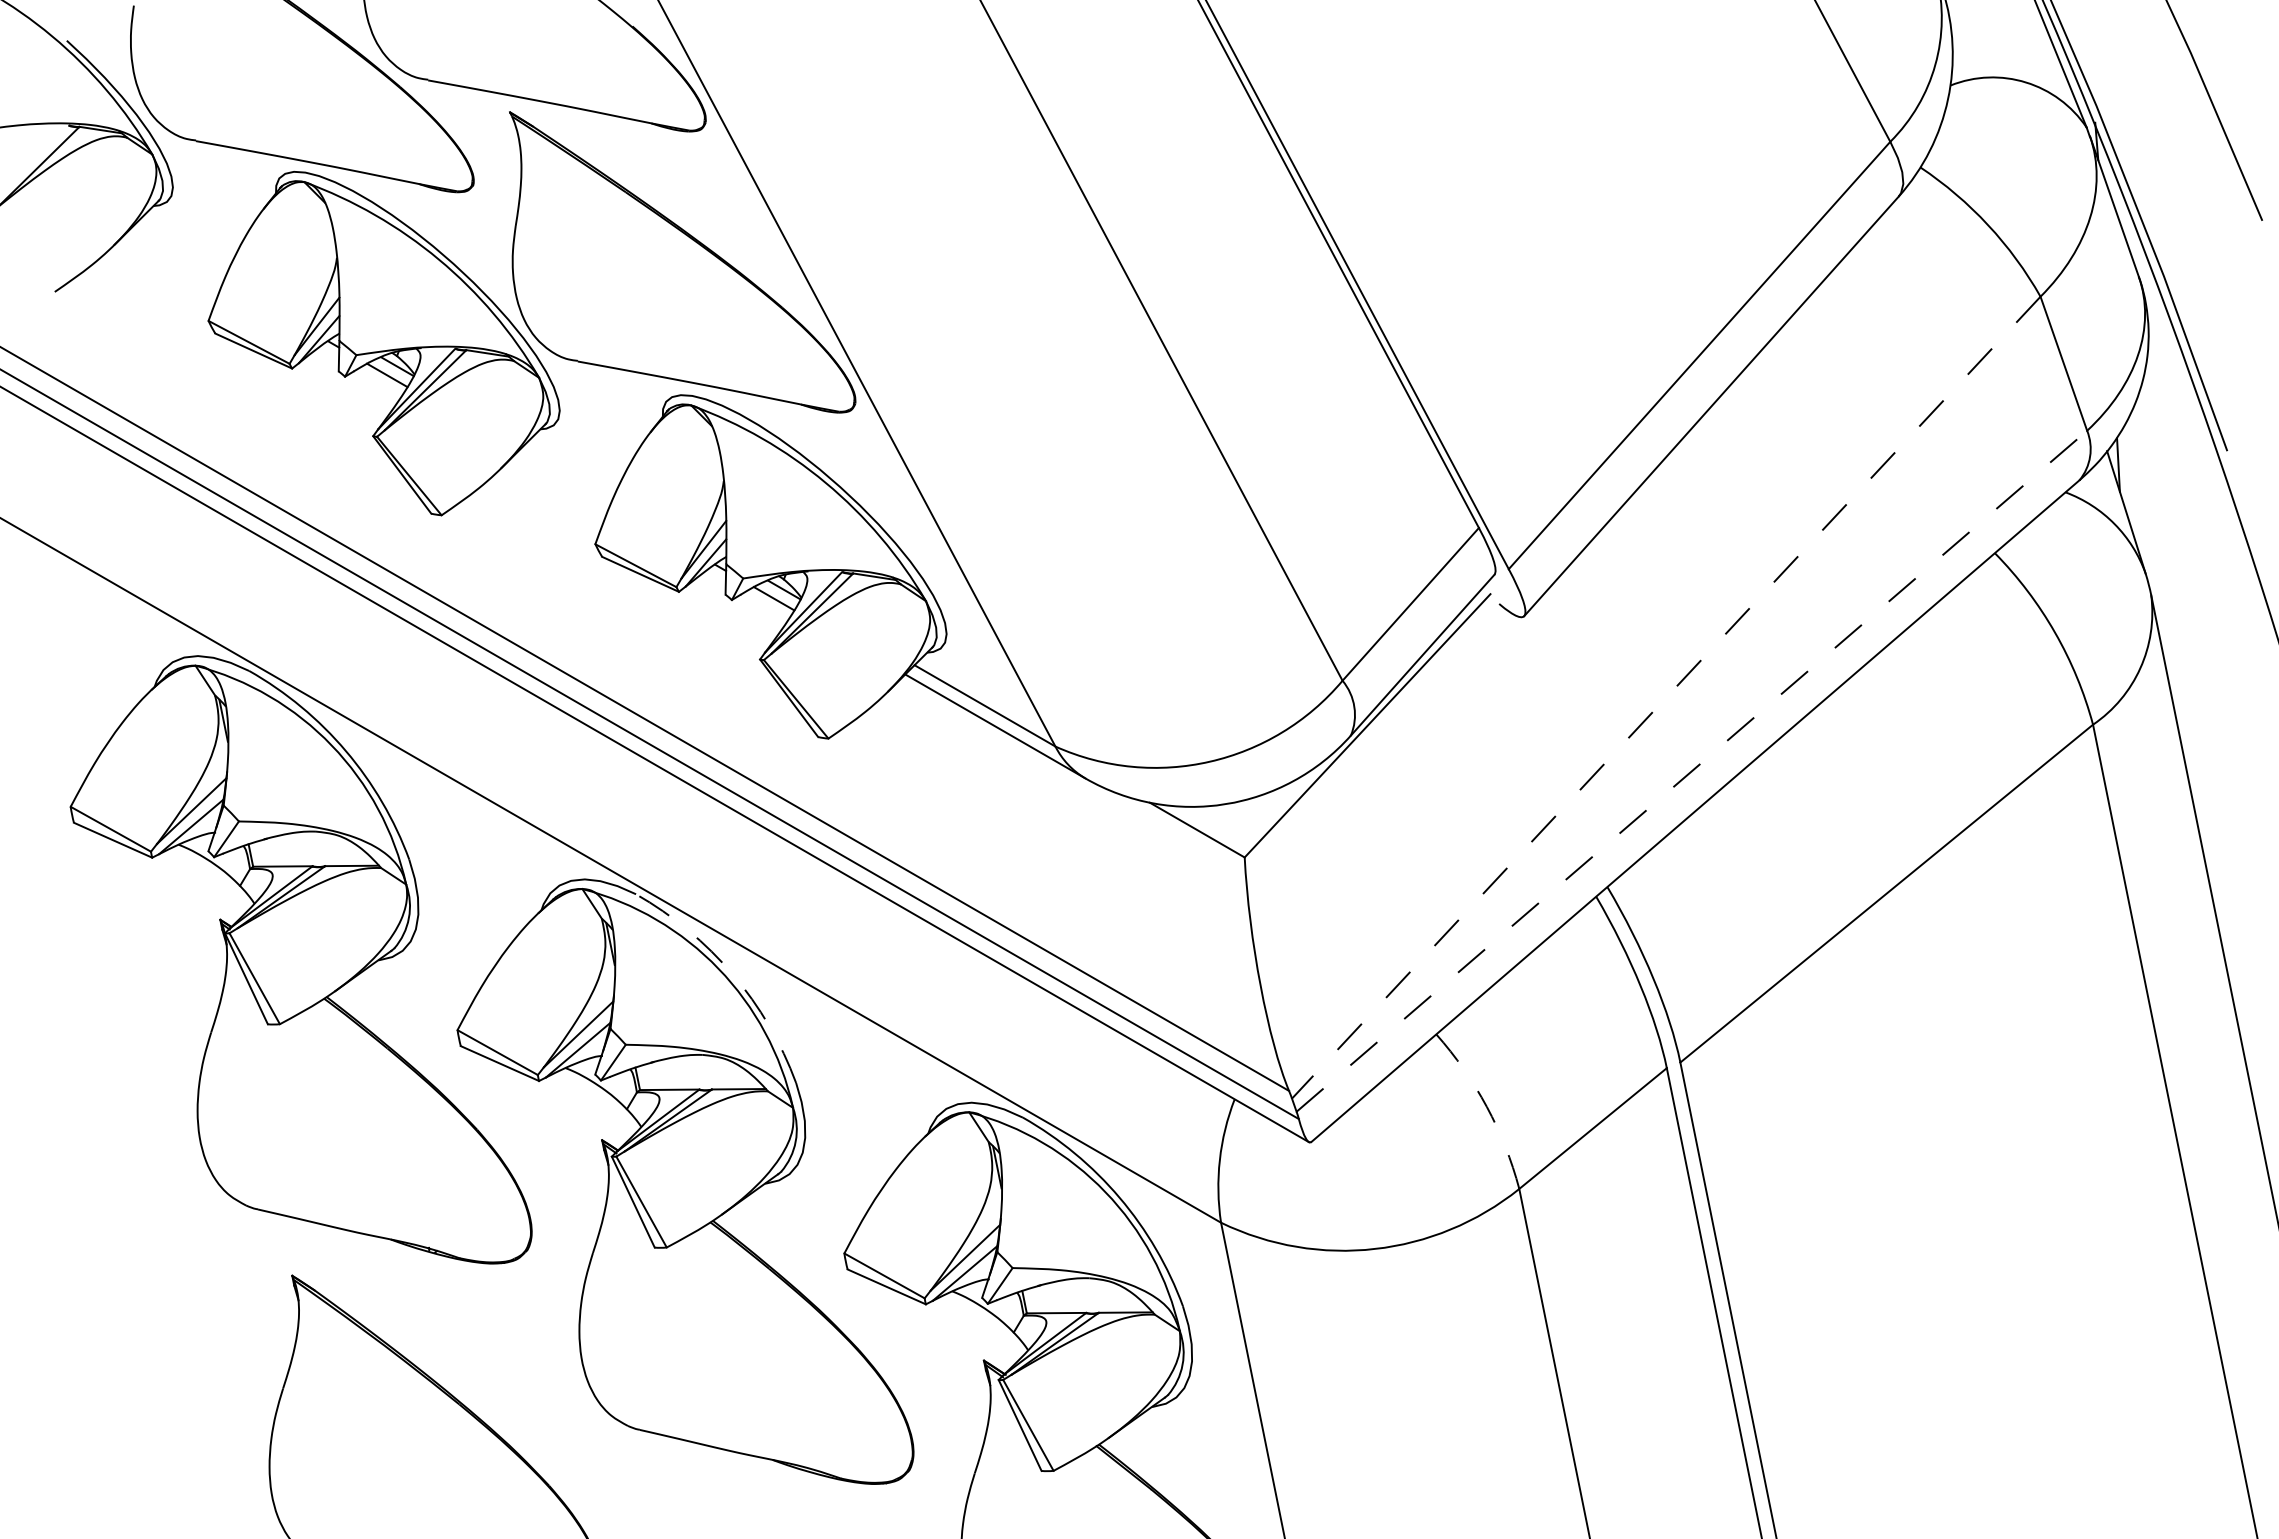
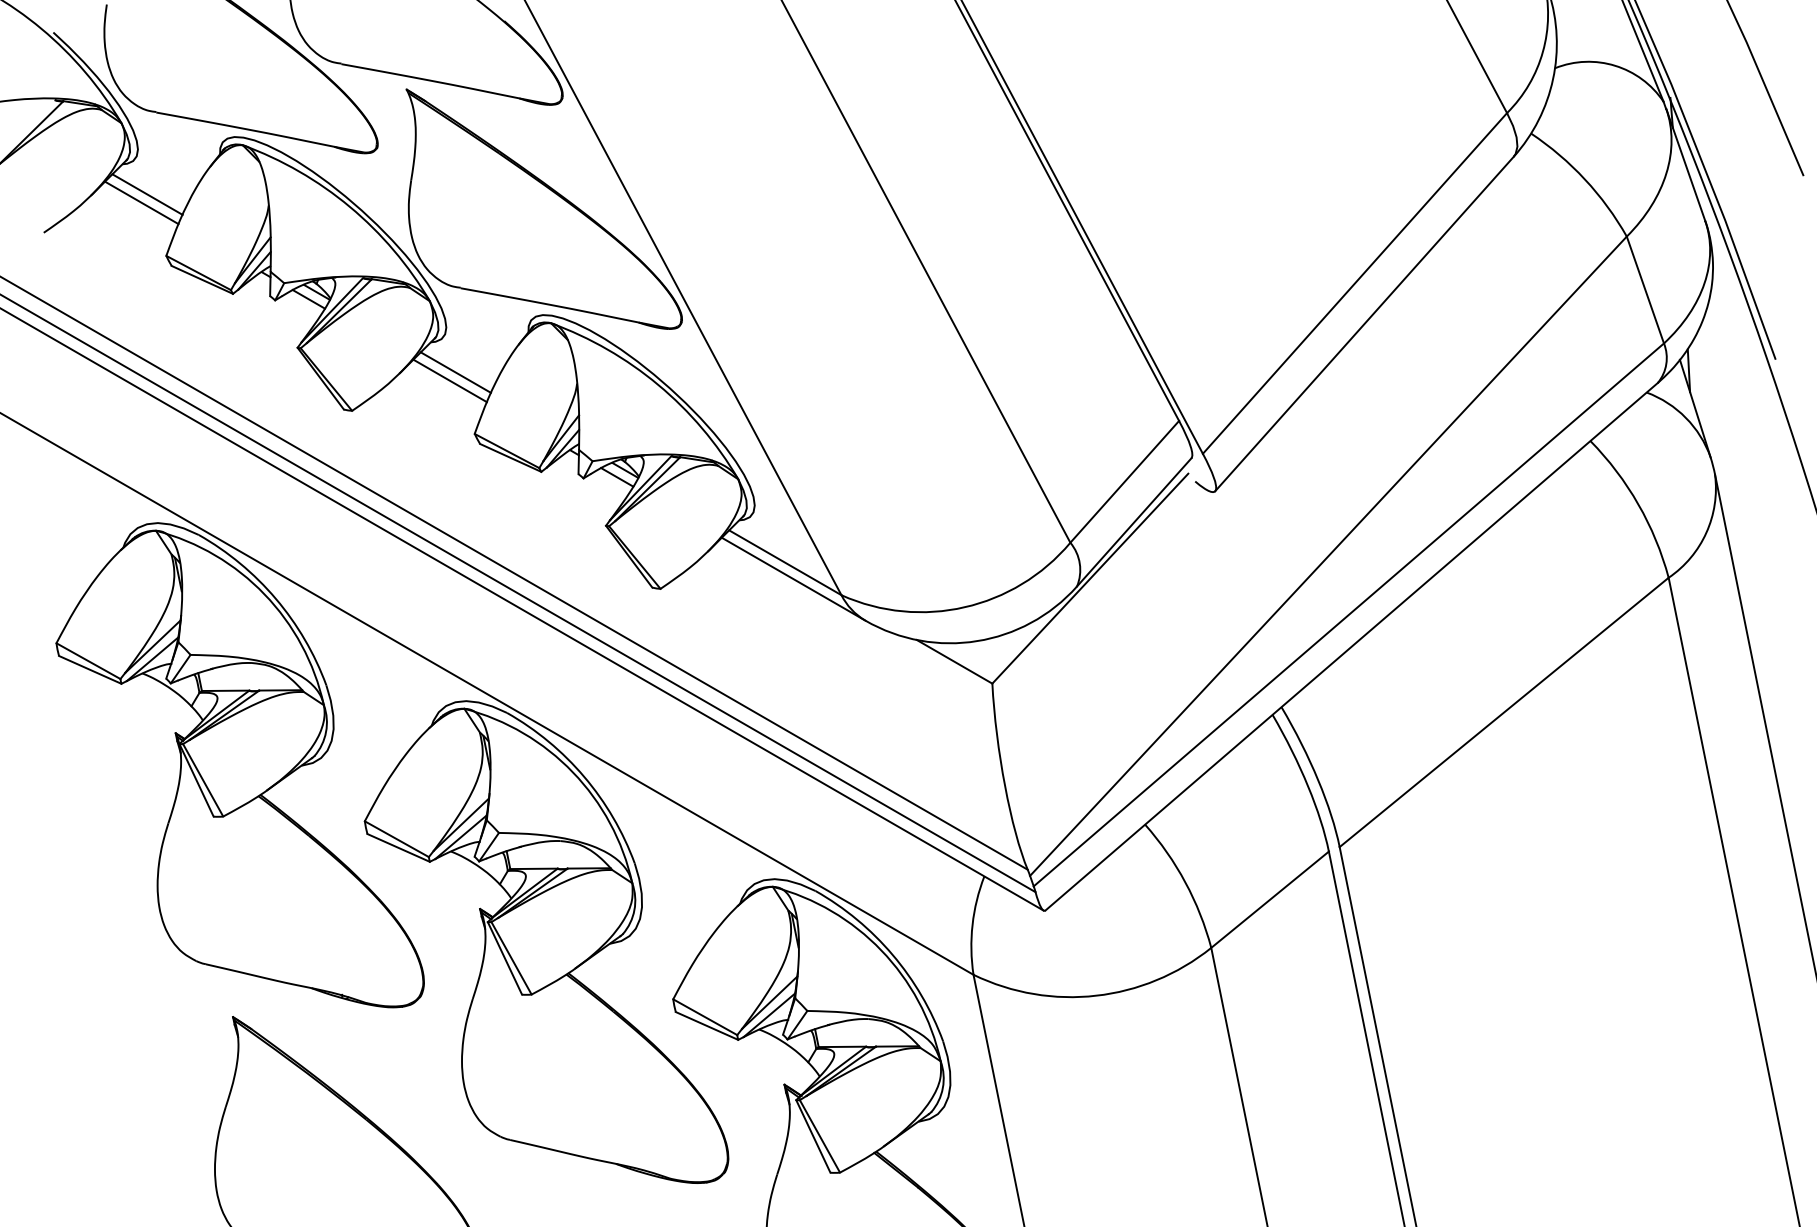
line: (184, 243) -> (147, 194), added
line: (177, 254) -> (141, 202), added
line: (571, 466) -> (455, 371), added
line: (564, 477) -> (450, 380), added
line: (1665, 698) -> (1327, 556), dashed -> solid
line: (1691, 771) -> (1348, 615), dashed -> solid
arc: (732, 974) -> (584, 776), dashed -> solid
arc: (1486, 1106) -> (1185, 882), dashed -> solid

